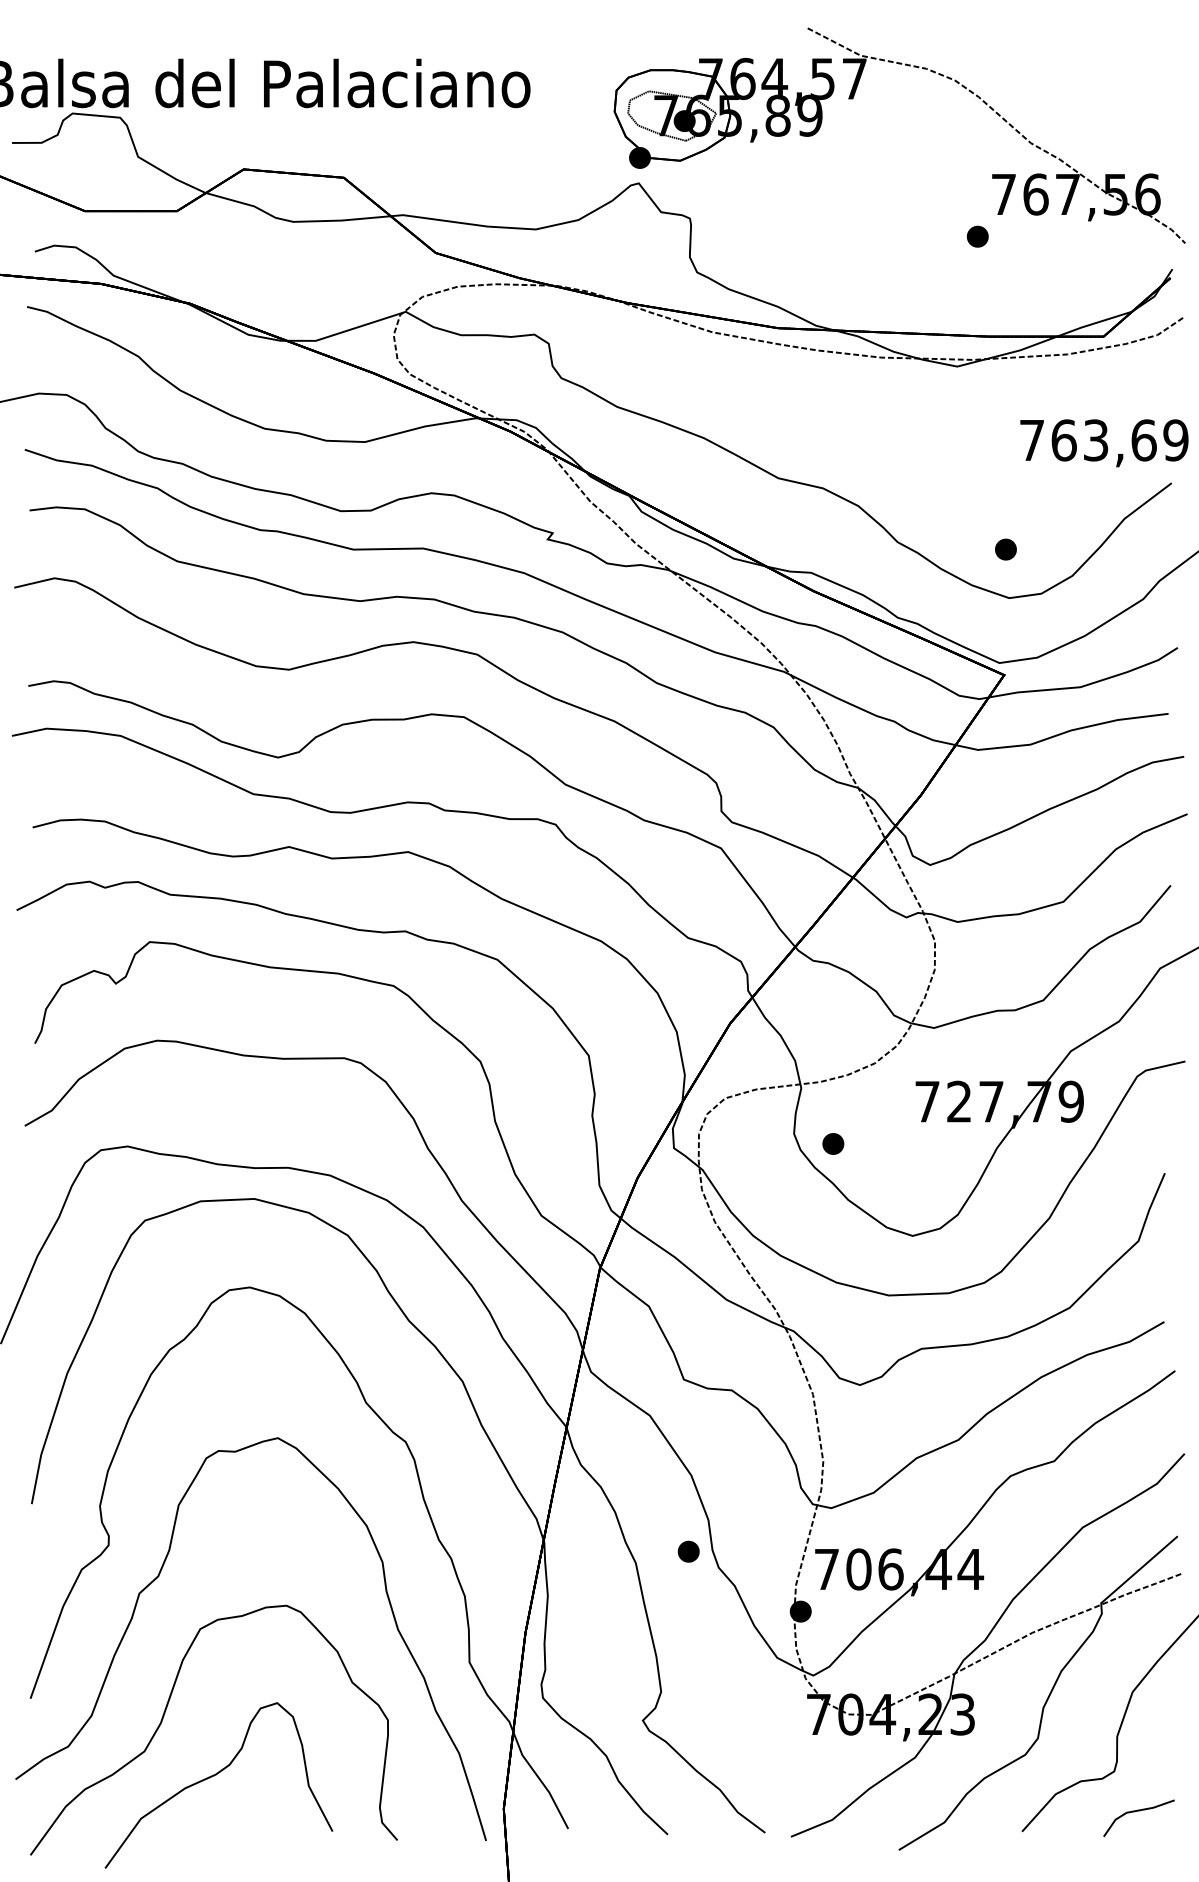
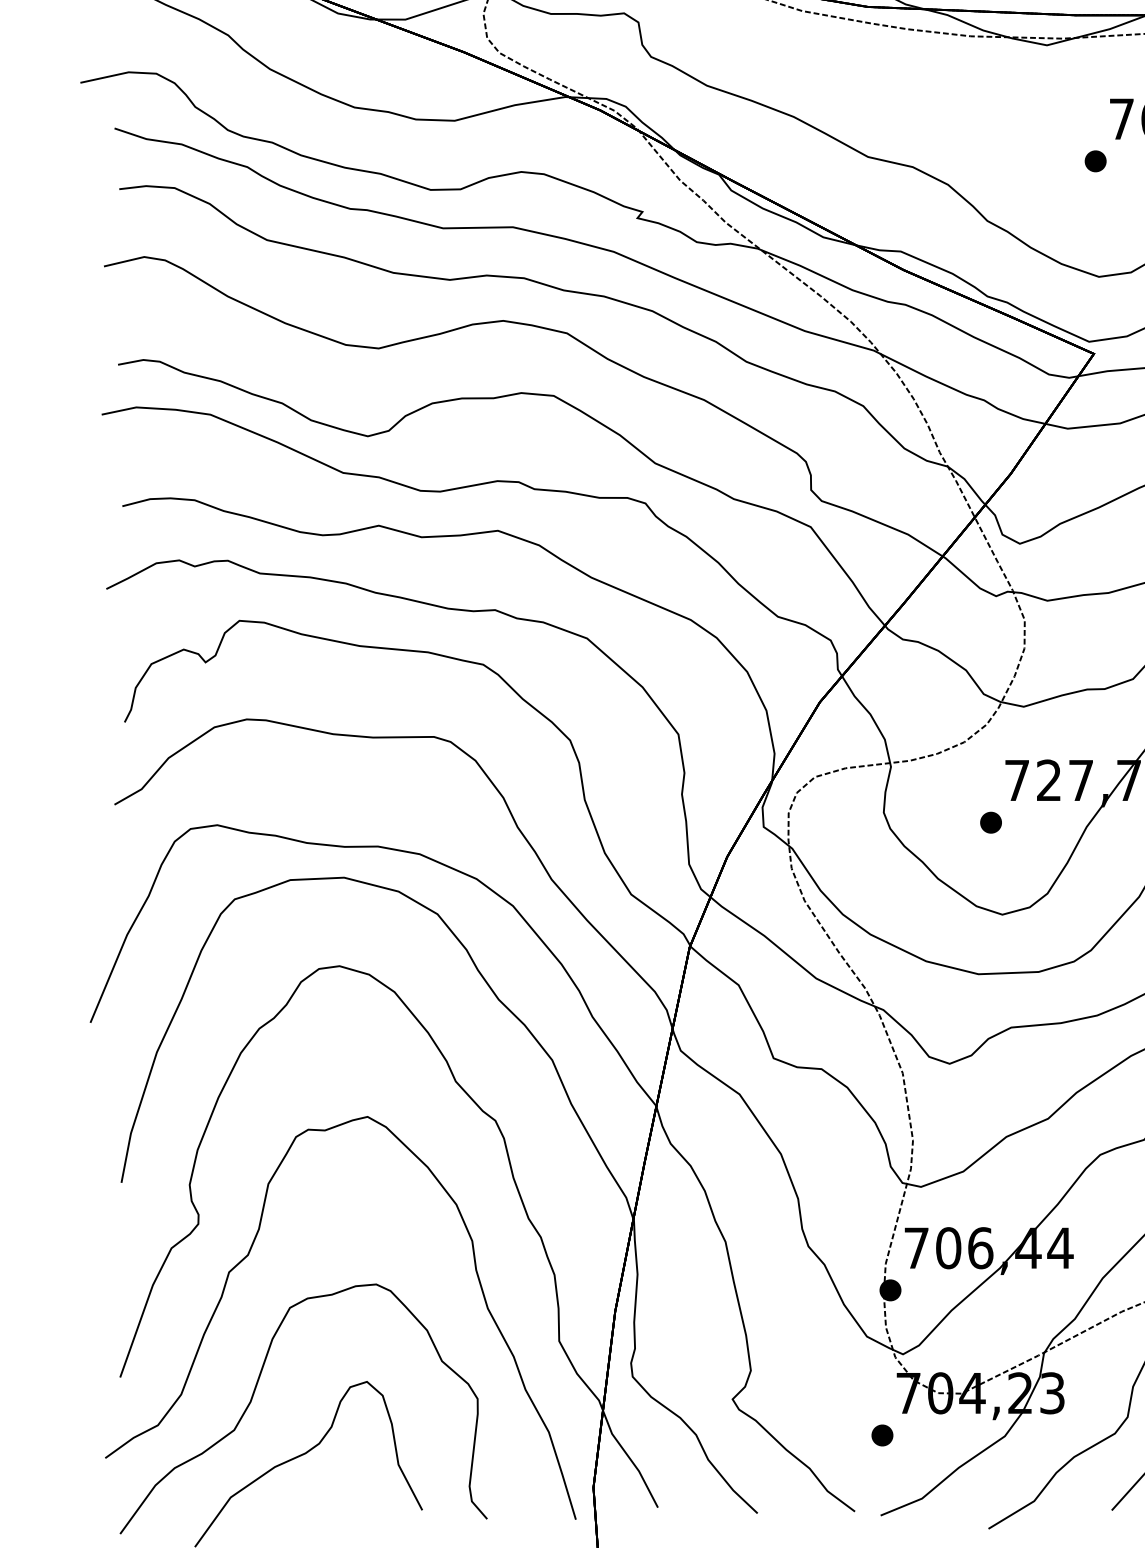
part: (1005, 549) -> (1095, 161), moved
part: (833, 1143) -> (991, 822), moved
part: (688, 1551) -> (882, 1435), moved

